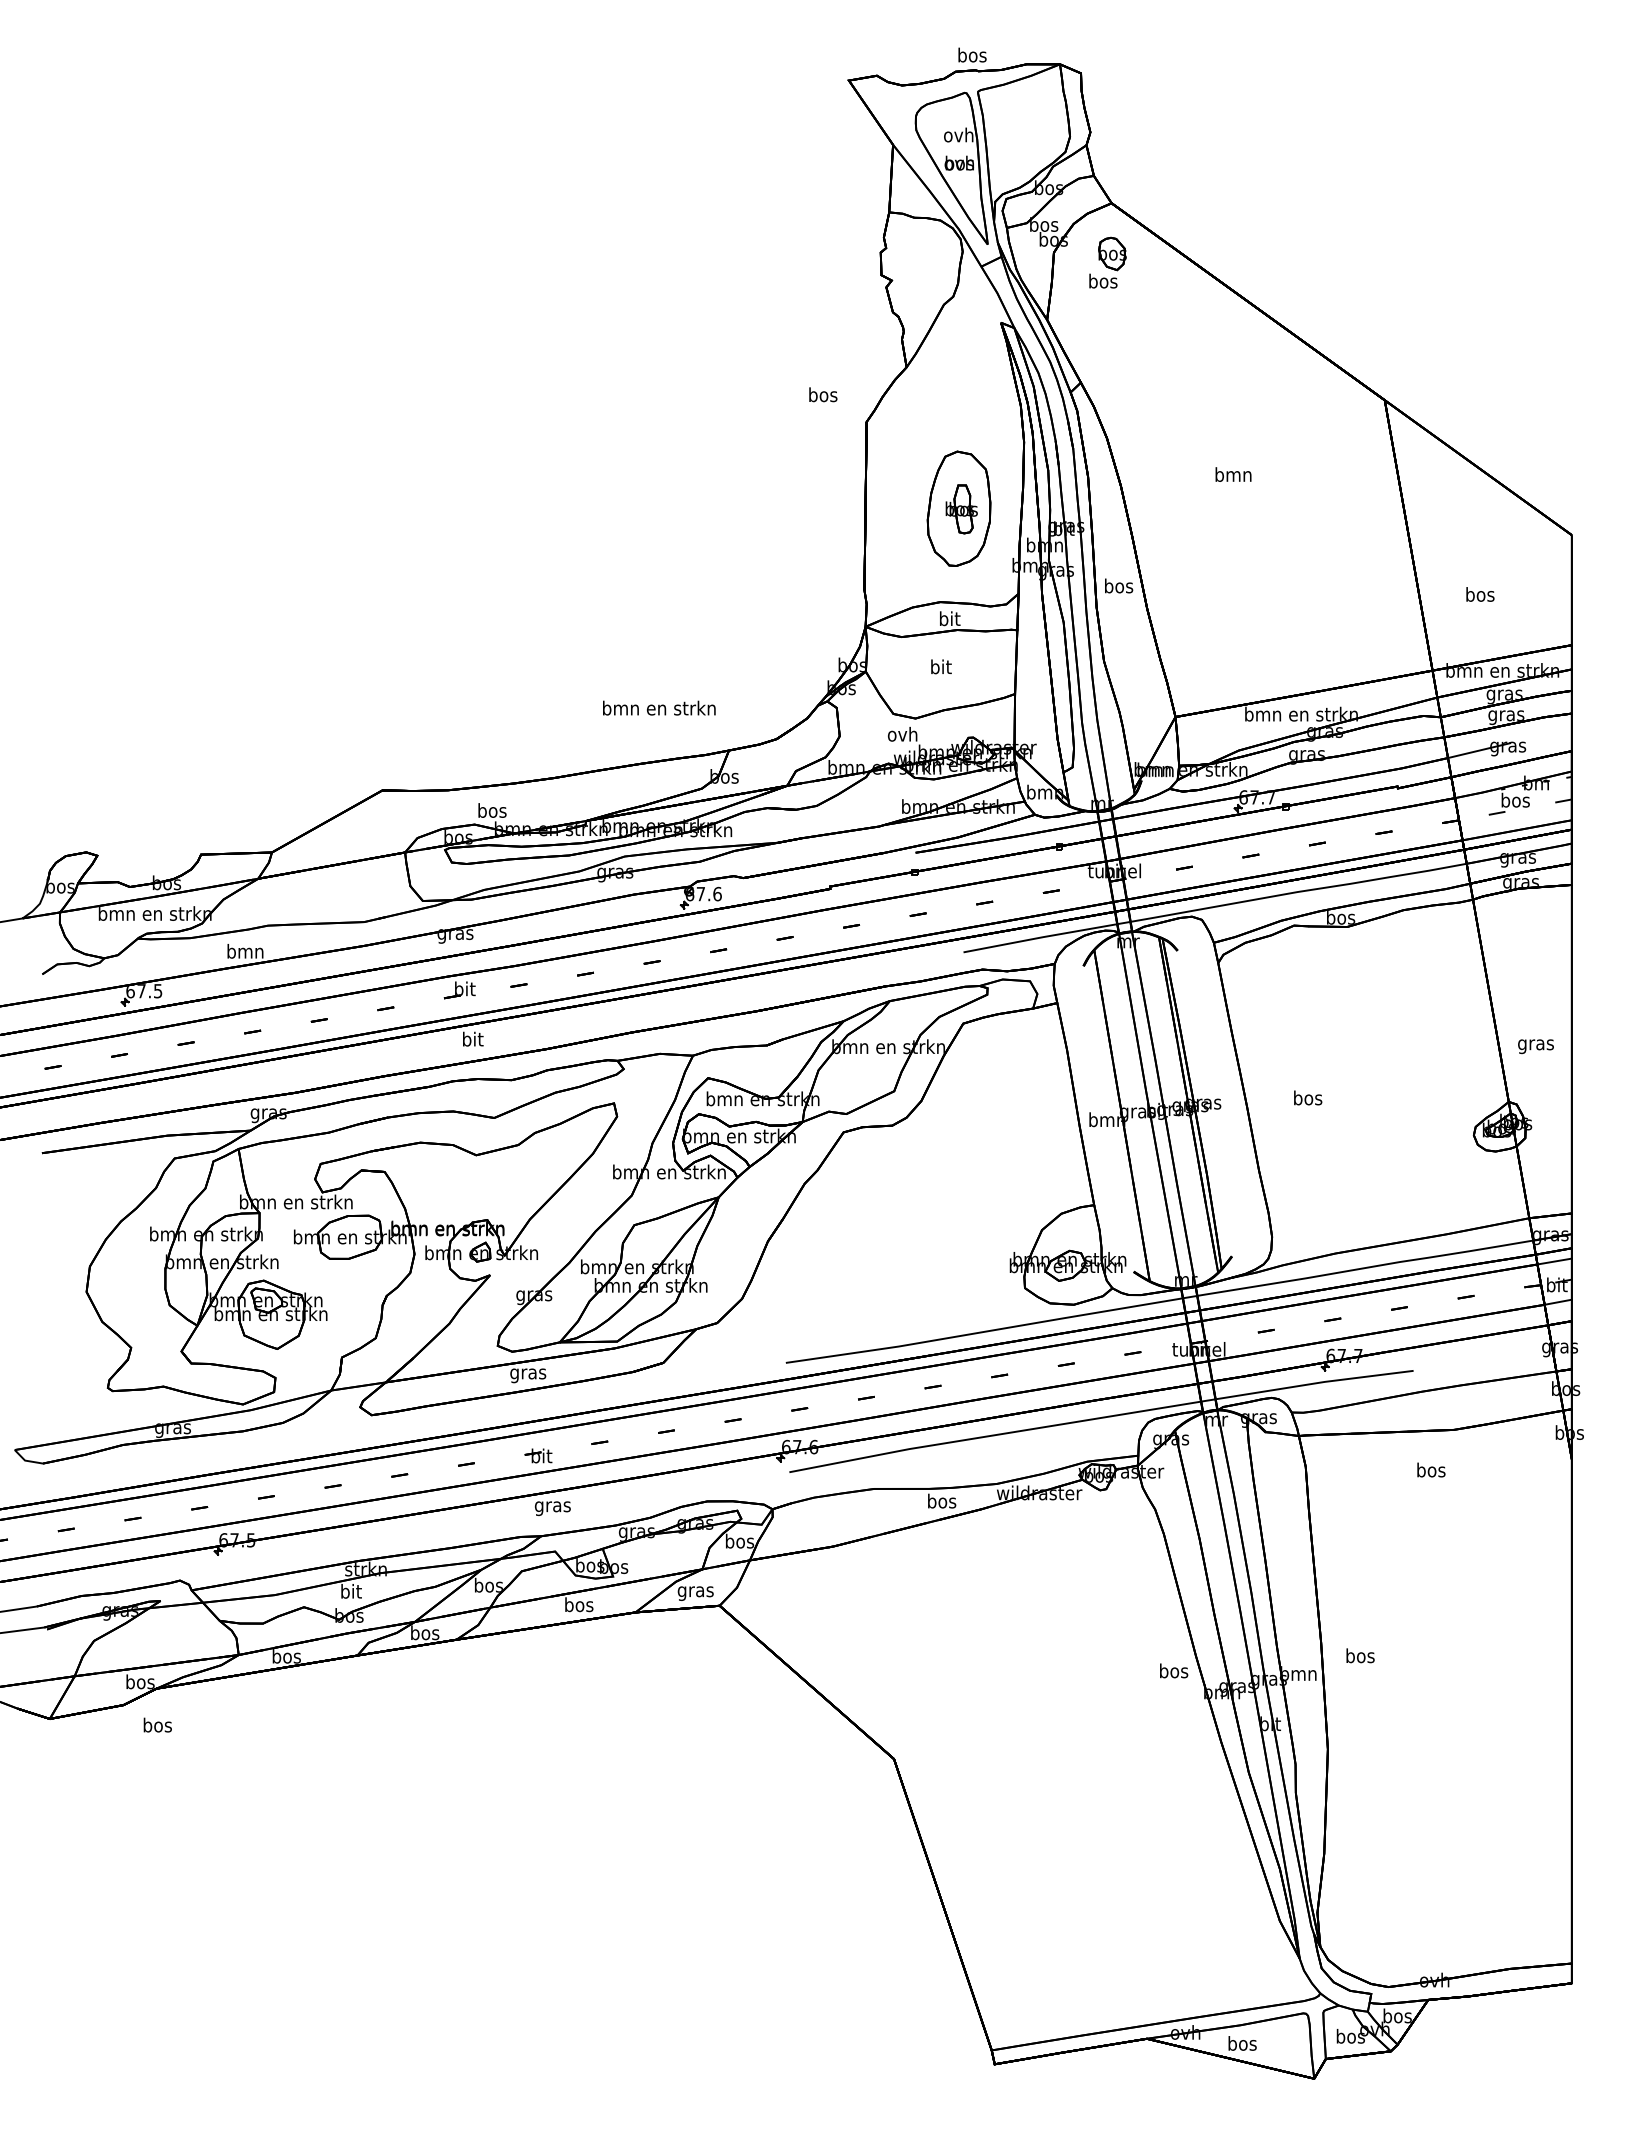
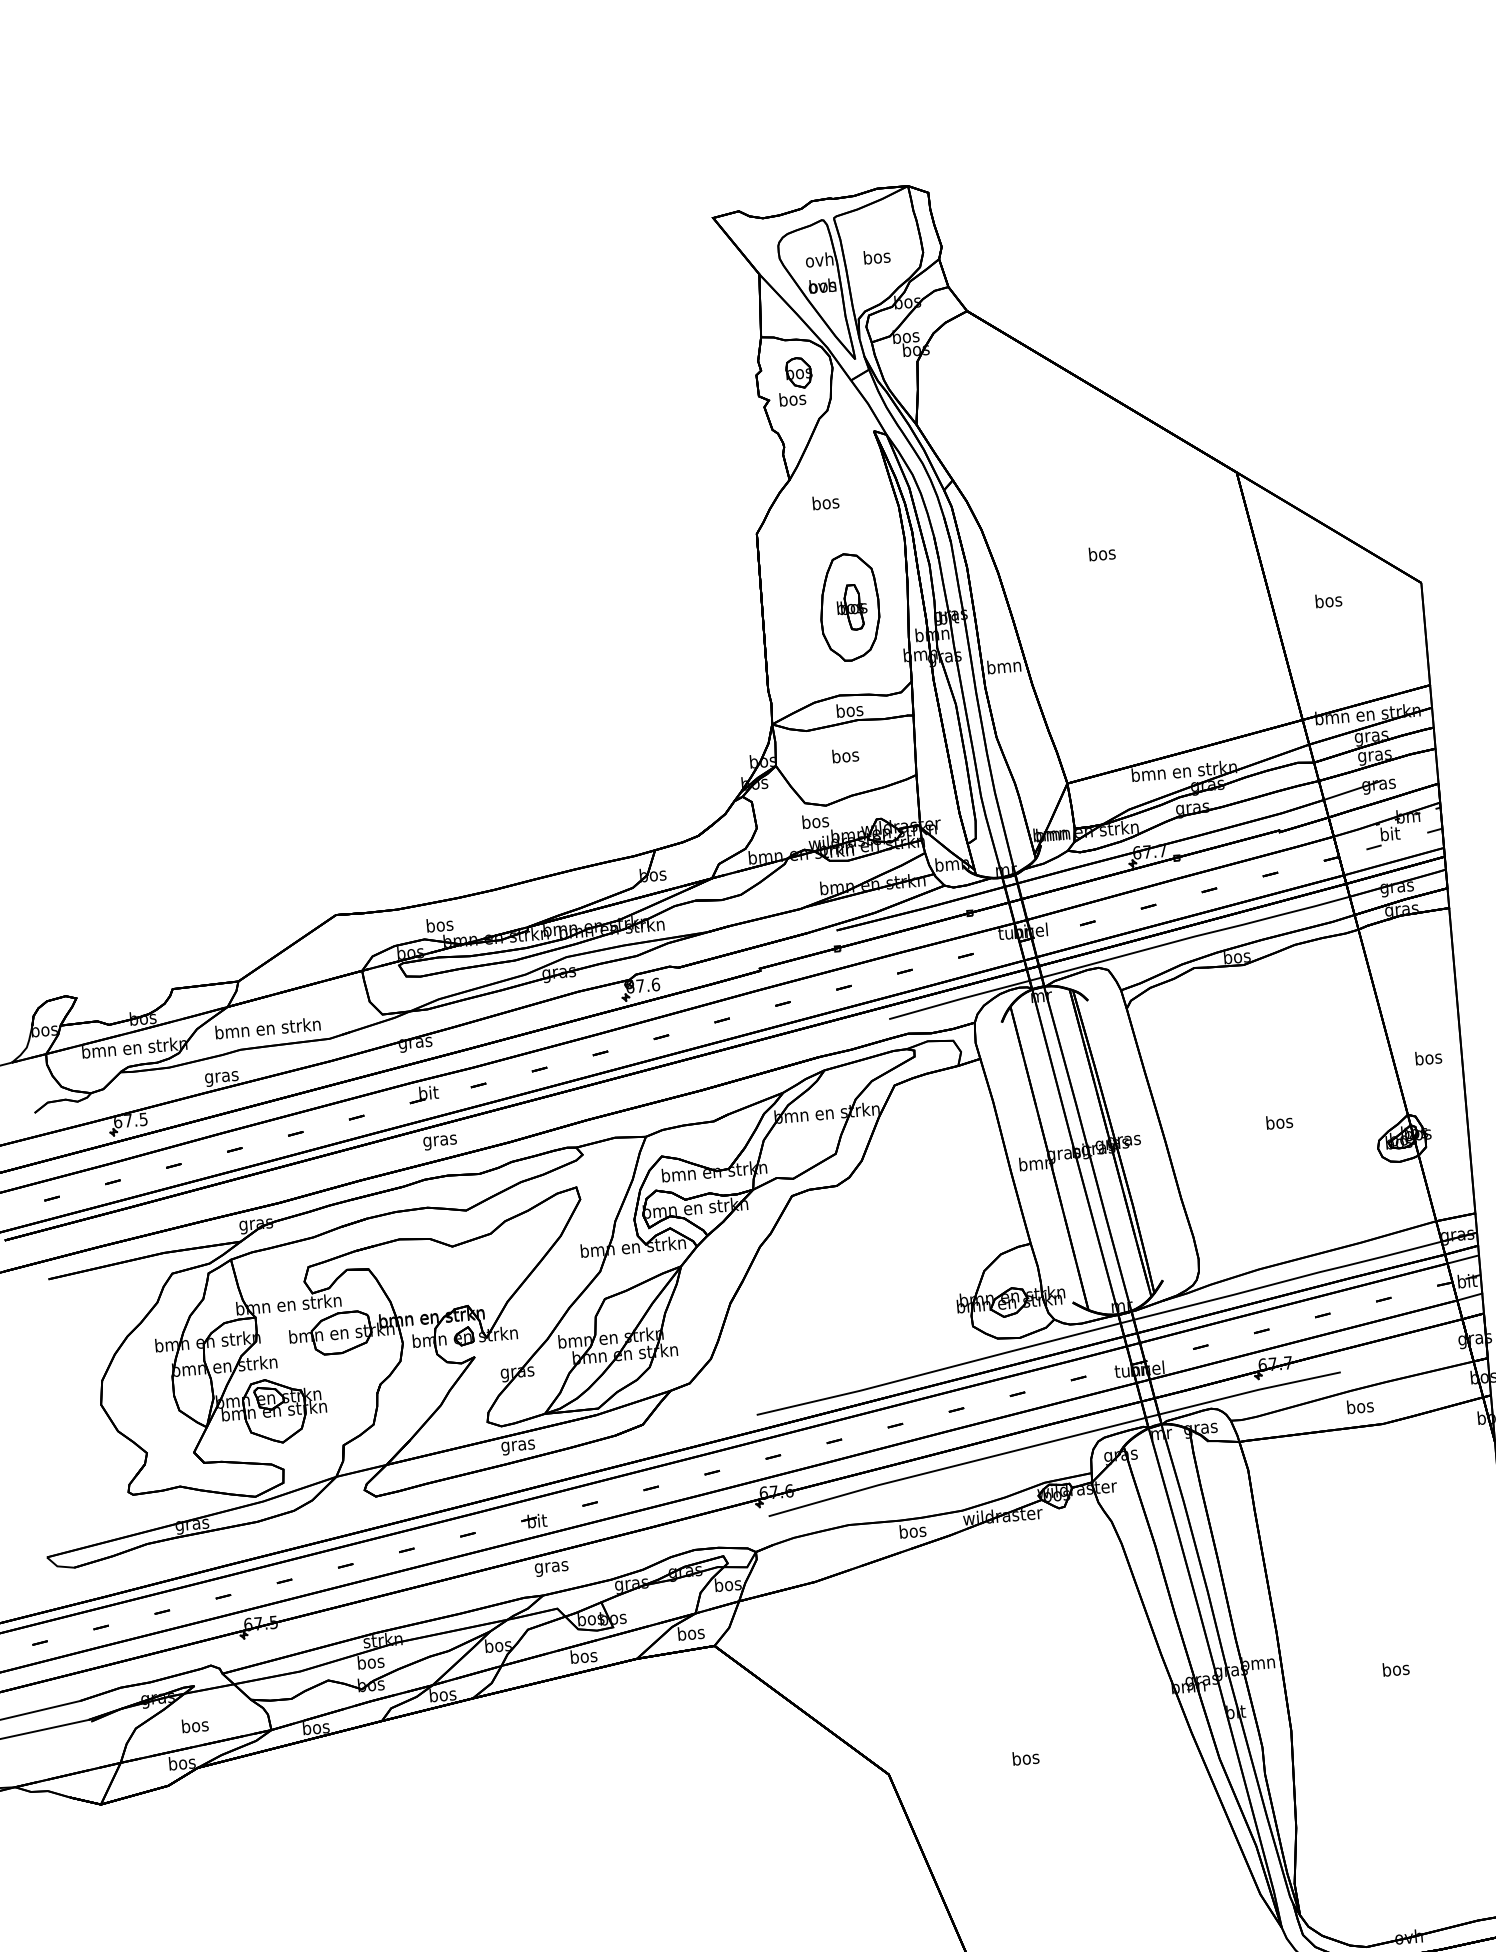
text: (972, 54) -> (877, 256), moved
part: (1107, 262) -> (795, 381), moved
text: (823, 394) -> (826, 502), moved
text: (1233, 474) -> (1102, 553), bmn -> bos
text: (1118, 585) -> (1003, 665), bos -> bmn
text: (1480, 594) -> (1328, 600), moved
text: (949, 618) -> (849, 709), bit -> bos
text: (941, 666) -> (845, 755), bit -> bos
text: (659, 707) -> (268, 1027), moved
text: (902, 733) -> (814, 820), ovh -> bos
text: (1515, 799) -> (1390, 833), bos -> bit
text: (245, 952) -> (221, 1076), bmn -> gras
text: (472, 1040) -> (439, 1140), bit -> gras
text: (1535, 1044) -> (1428, 1059), gras -> bos
text: (1308, 1097) -> (1279, 1121), moved
text: (1431, 1469) -> (1360, 1405), moved
text: (351, 1591) -> (371, 1662), bit -> bos
text: (695, 1591) -> (690, 1634), gras -> bos
text: (1360, 1655) -> (1396, 1668), moved
text: (1174, 1670) -> (1026, 1757), moved
text: (157, 1724) -> (194, 1724), moved

